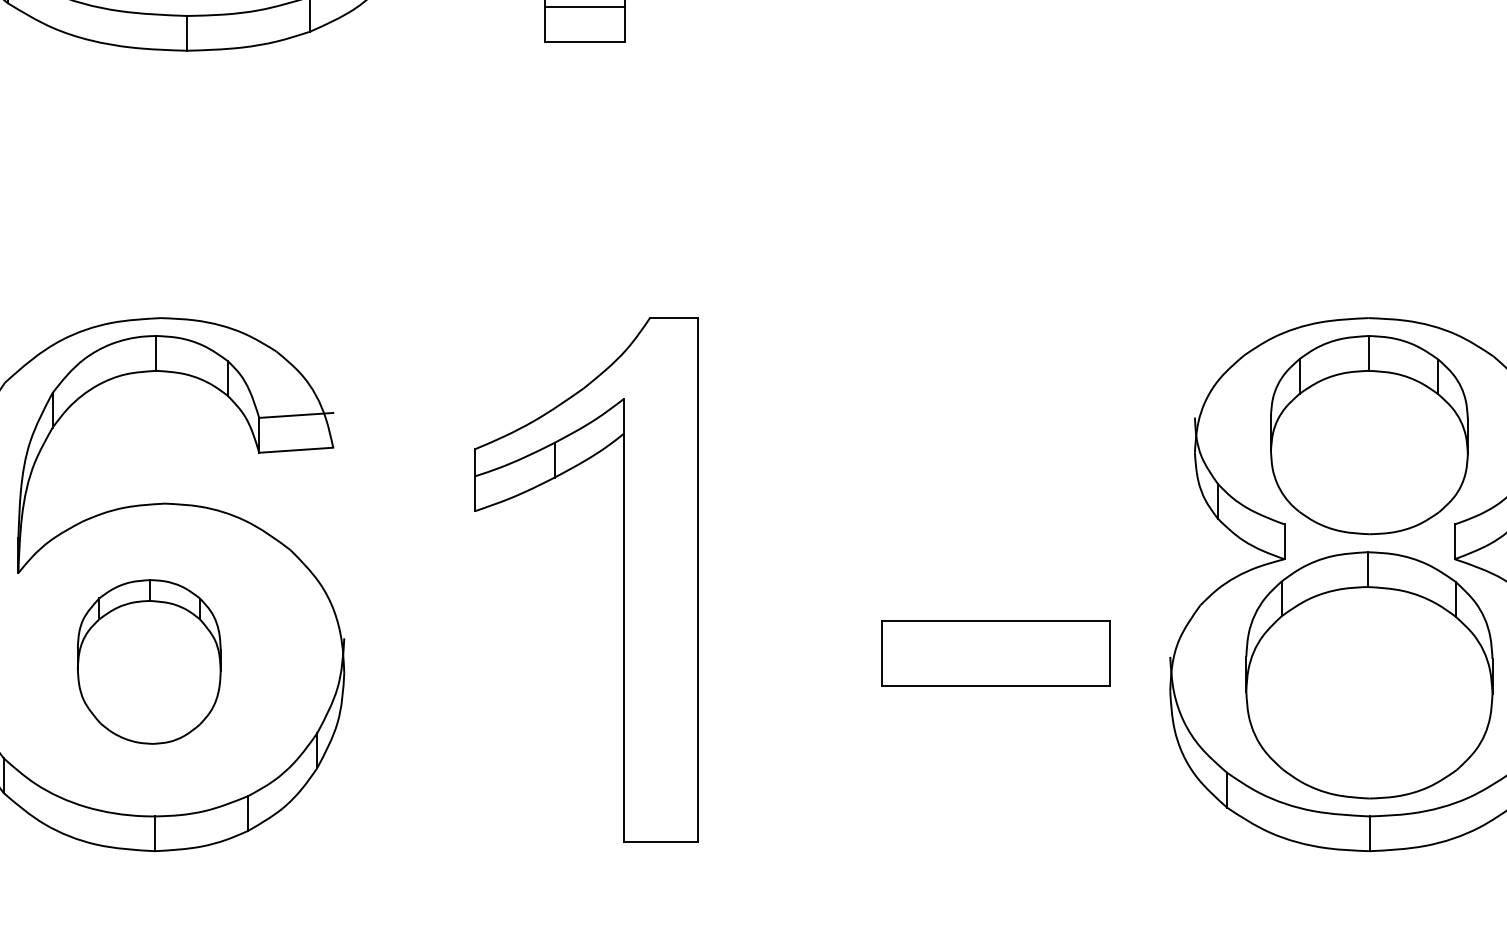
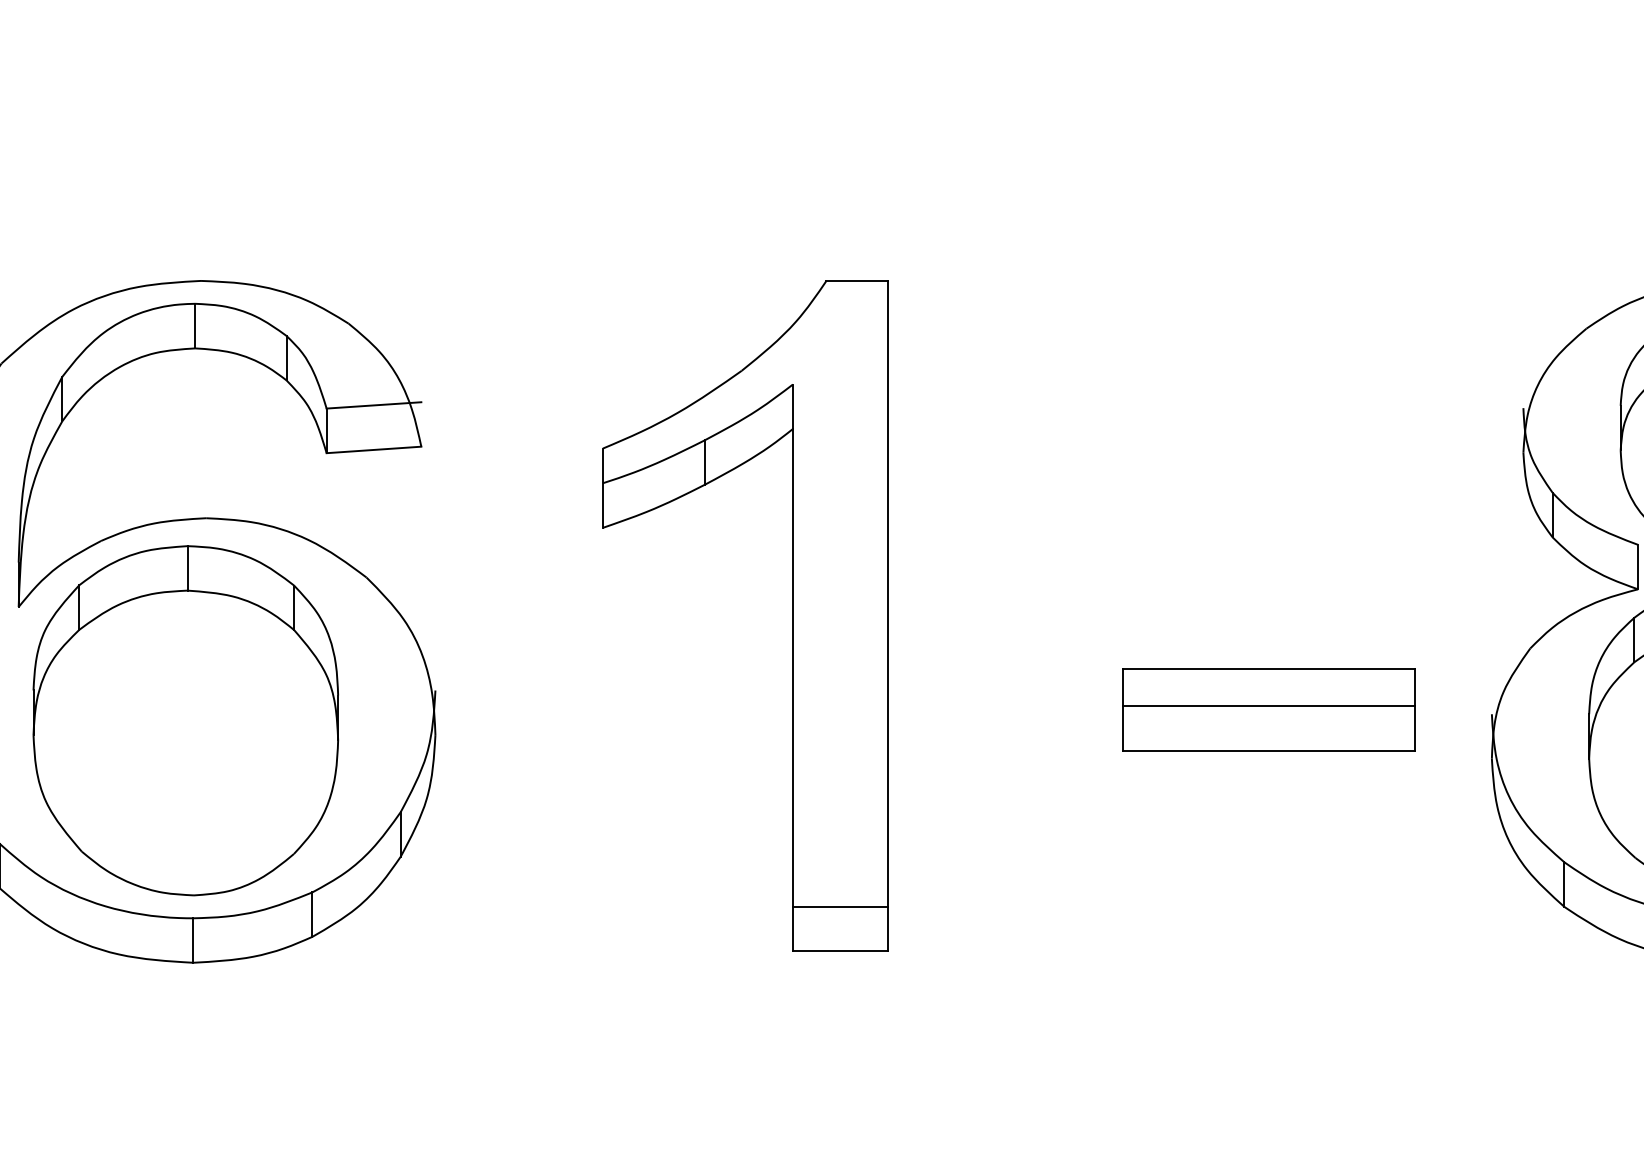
line: (995, 650) -> (1268, 706), added
part: (149, 661) -> (186, 720), size x1.67
line: (660, 807) -> (839, 906), added

